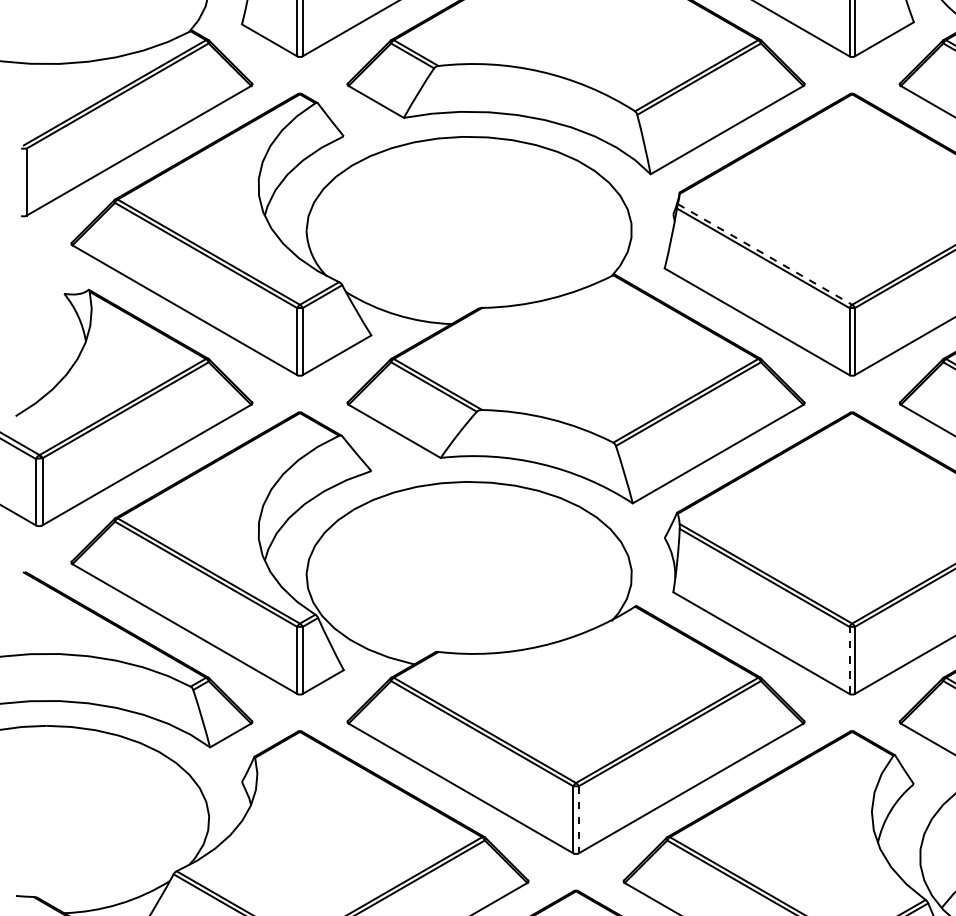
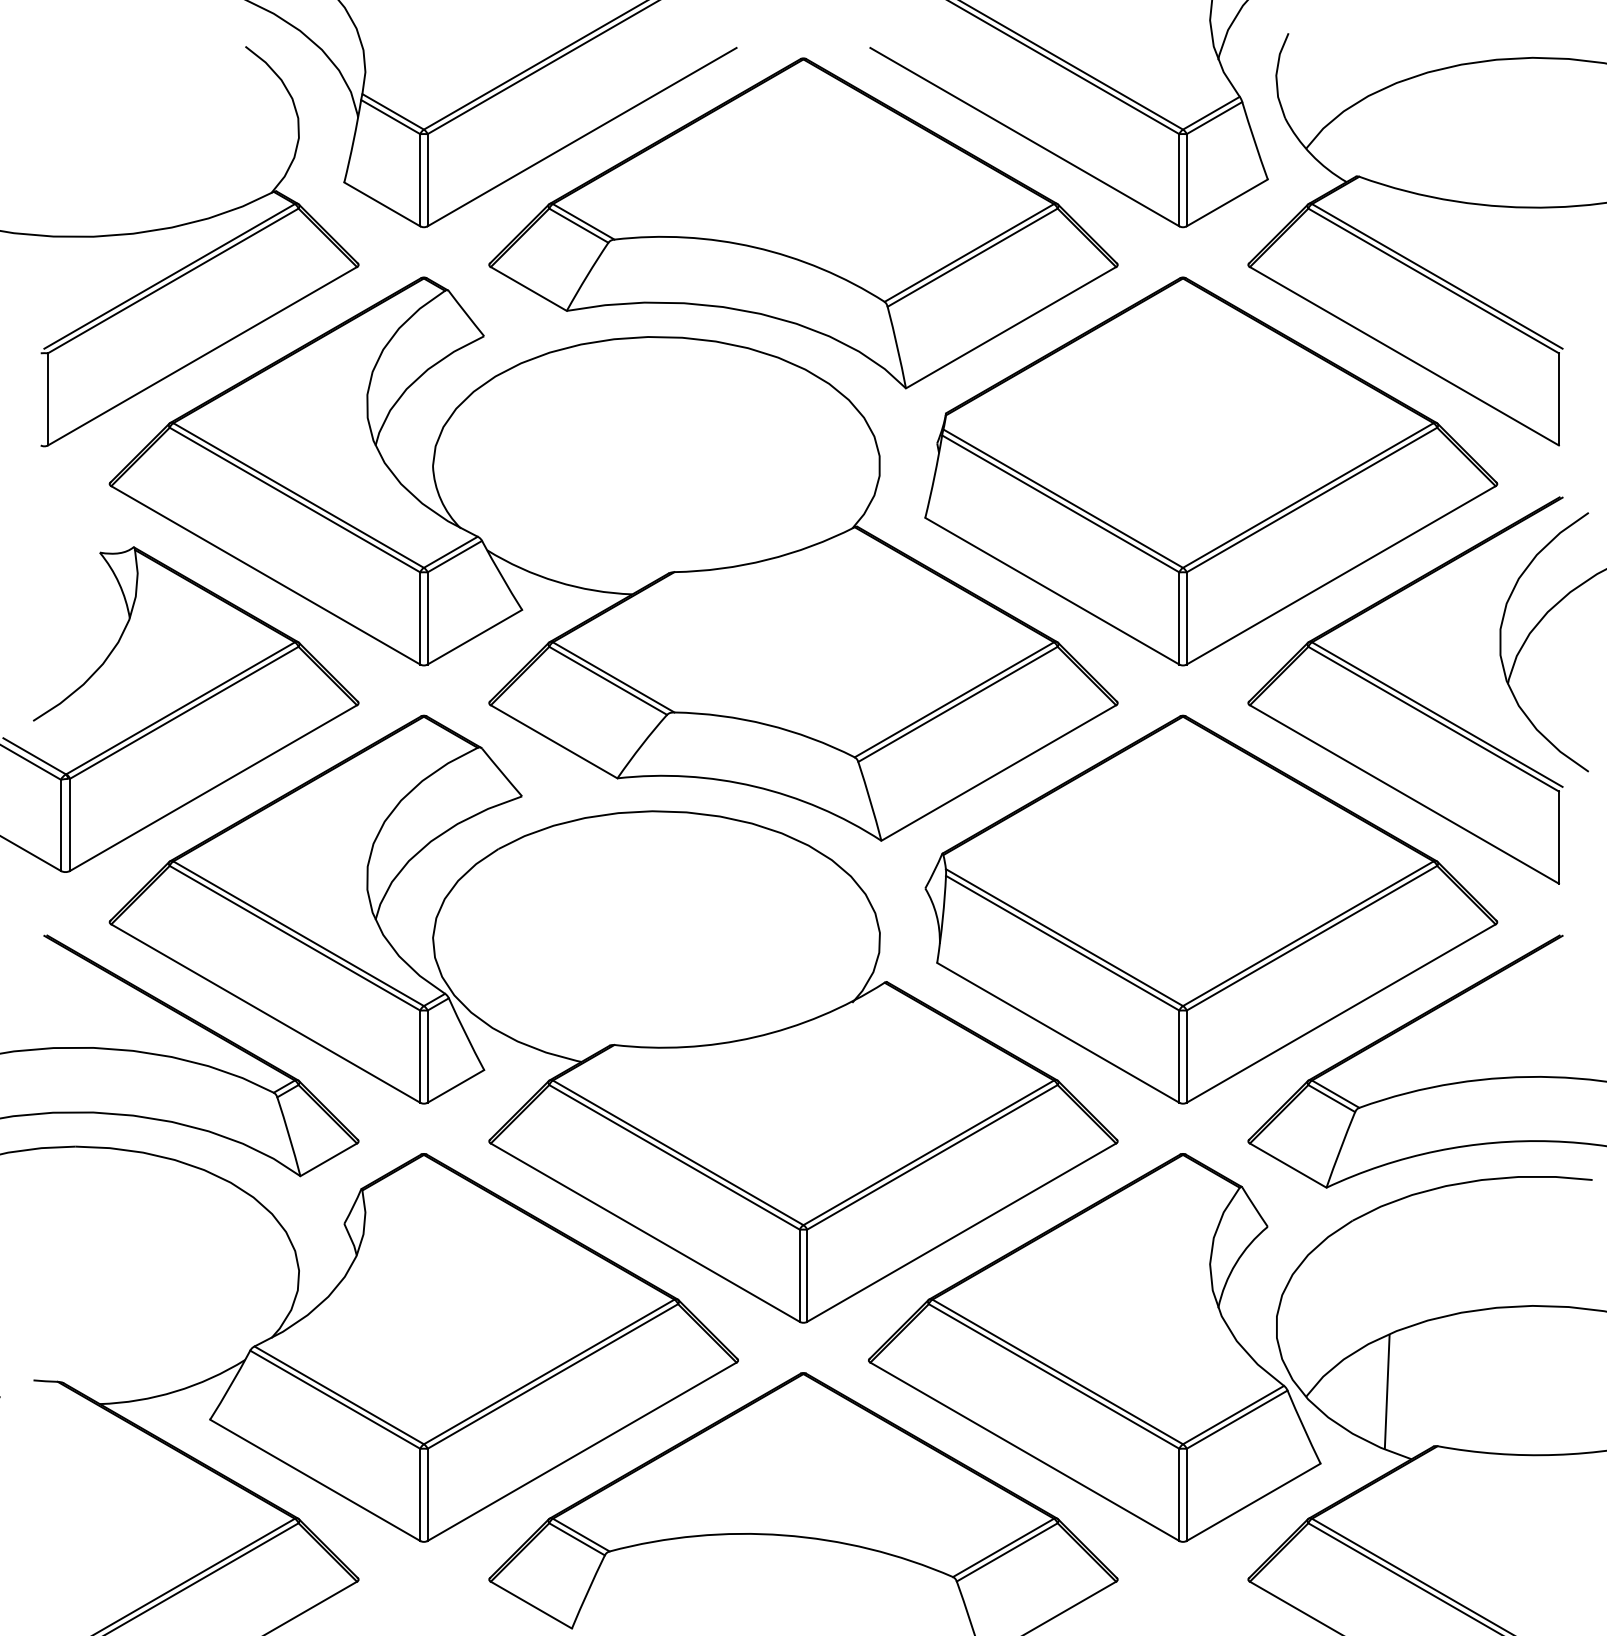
line: (765, 254) -> (1063, 498), dashed -> solid
line: (849, 660) -> (1179, 1056), dashed -> solid
line: (578, 820) -> (807, 1276), dashed -> solid

